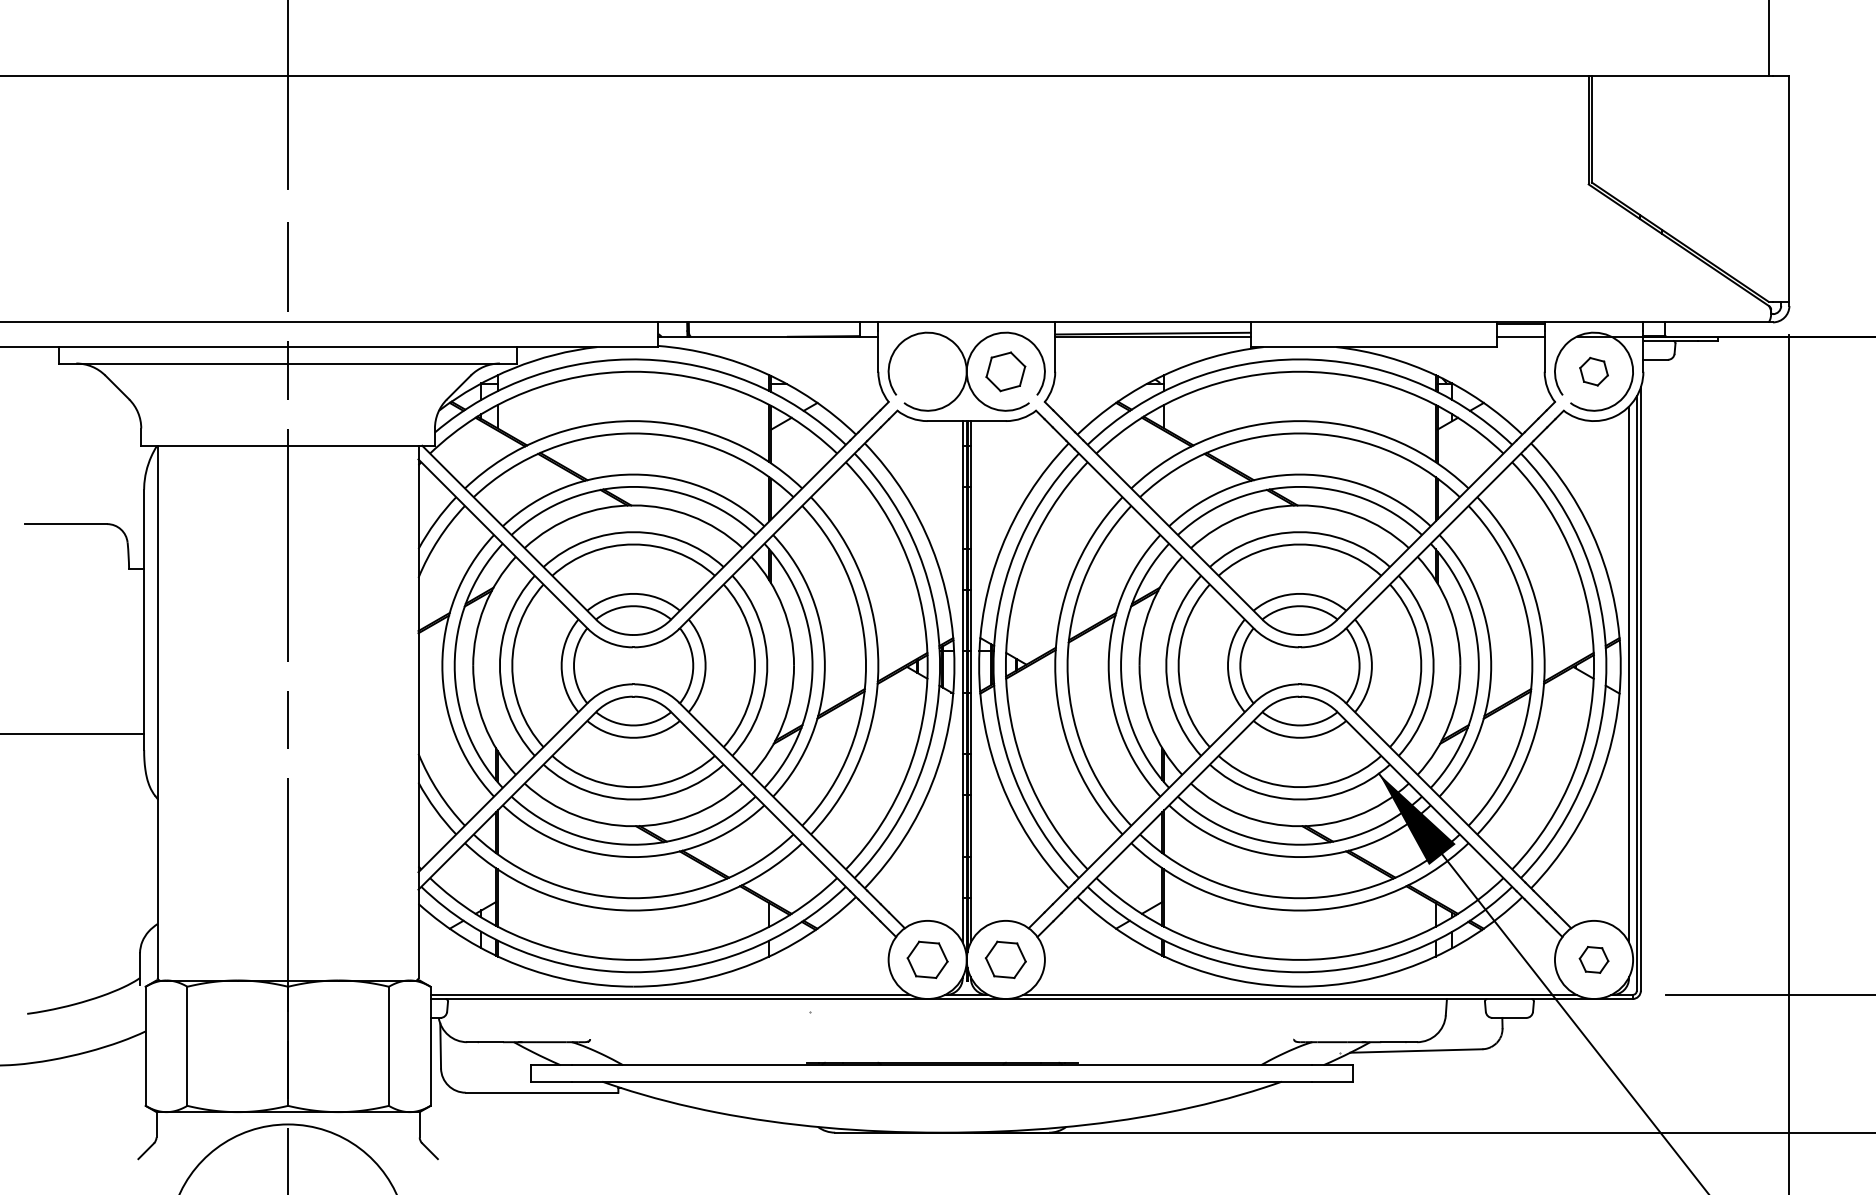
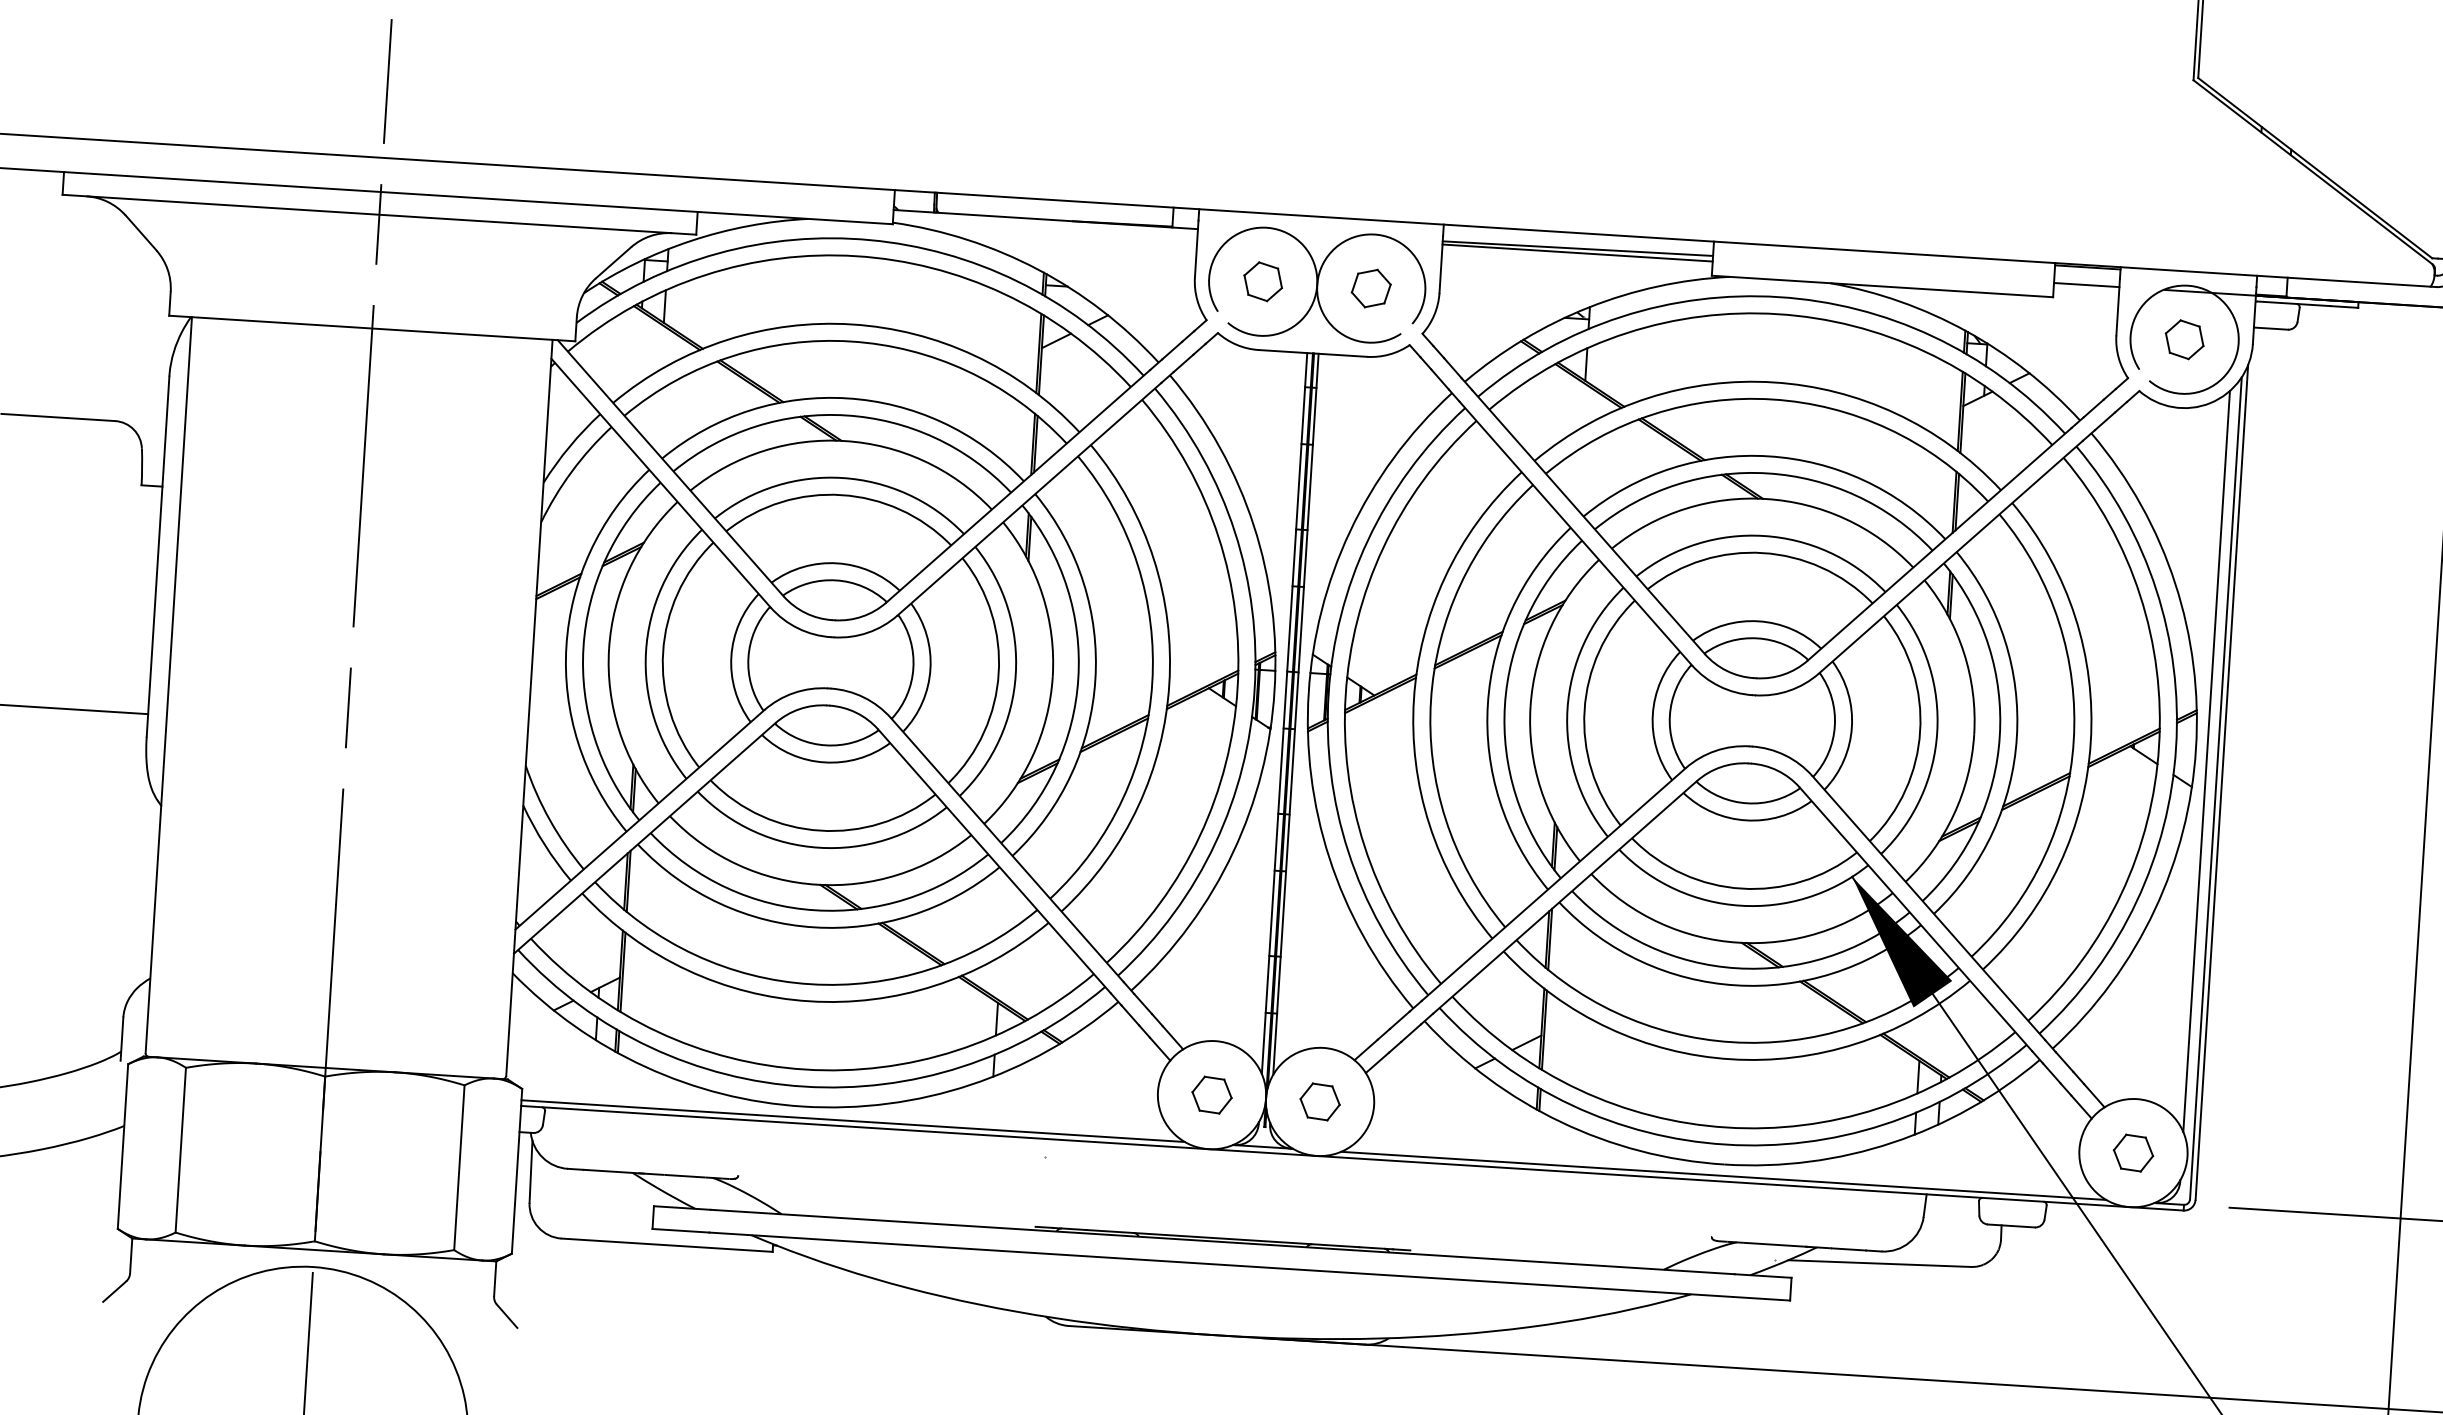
part: (927, 371) -> (1262, 281), added
part: (1005, 371) -> (1370, 288), size x0.71
part: (927, 959) -> (1211, 1094), size x0.71
part: (1005, 959) -> (1319, 1101), size x0.71

